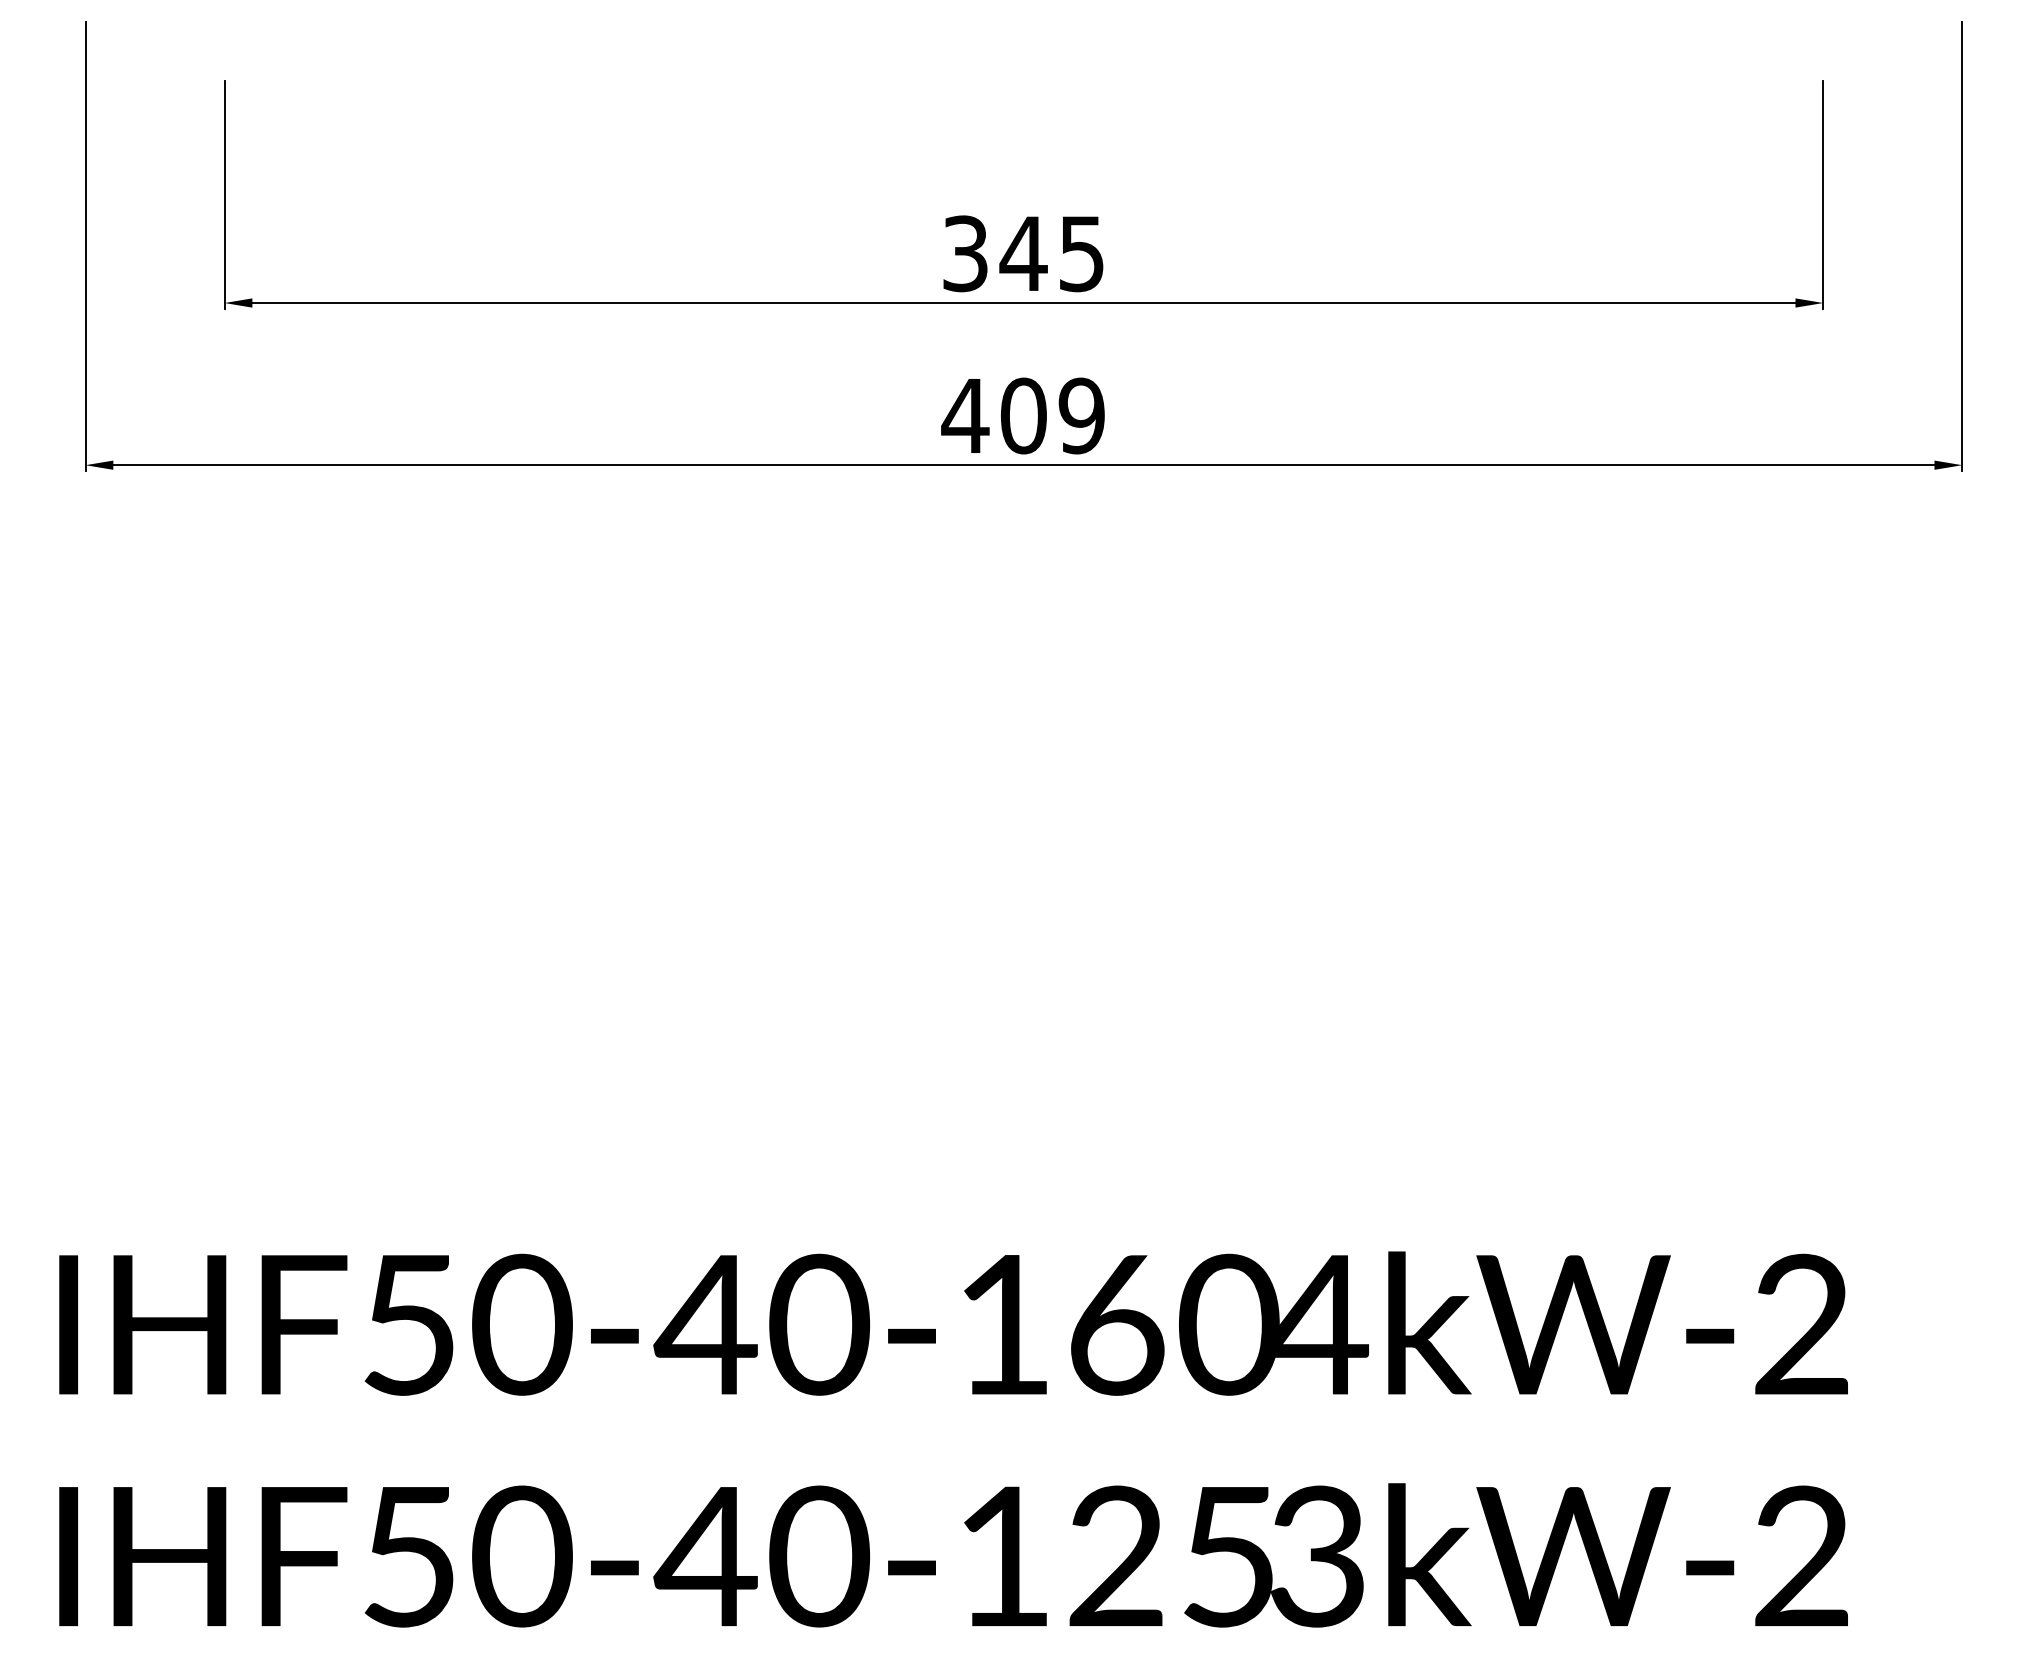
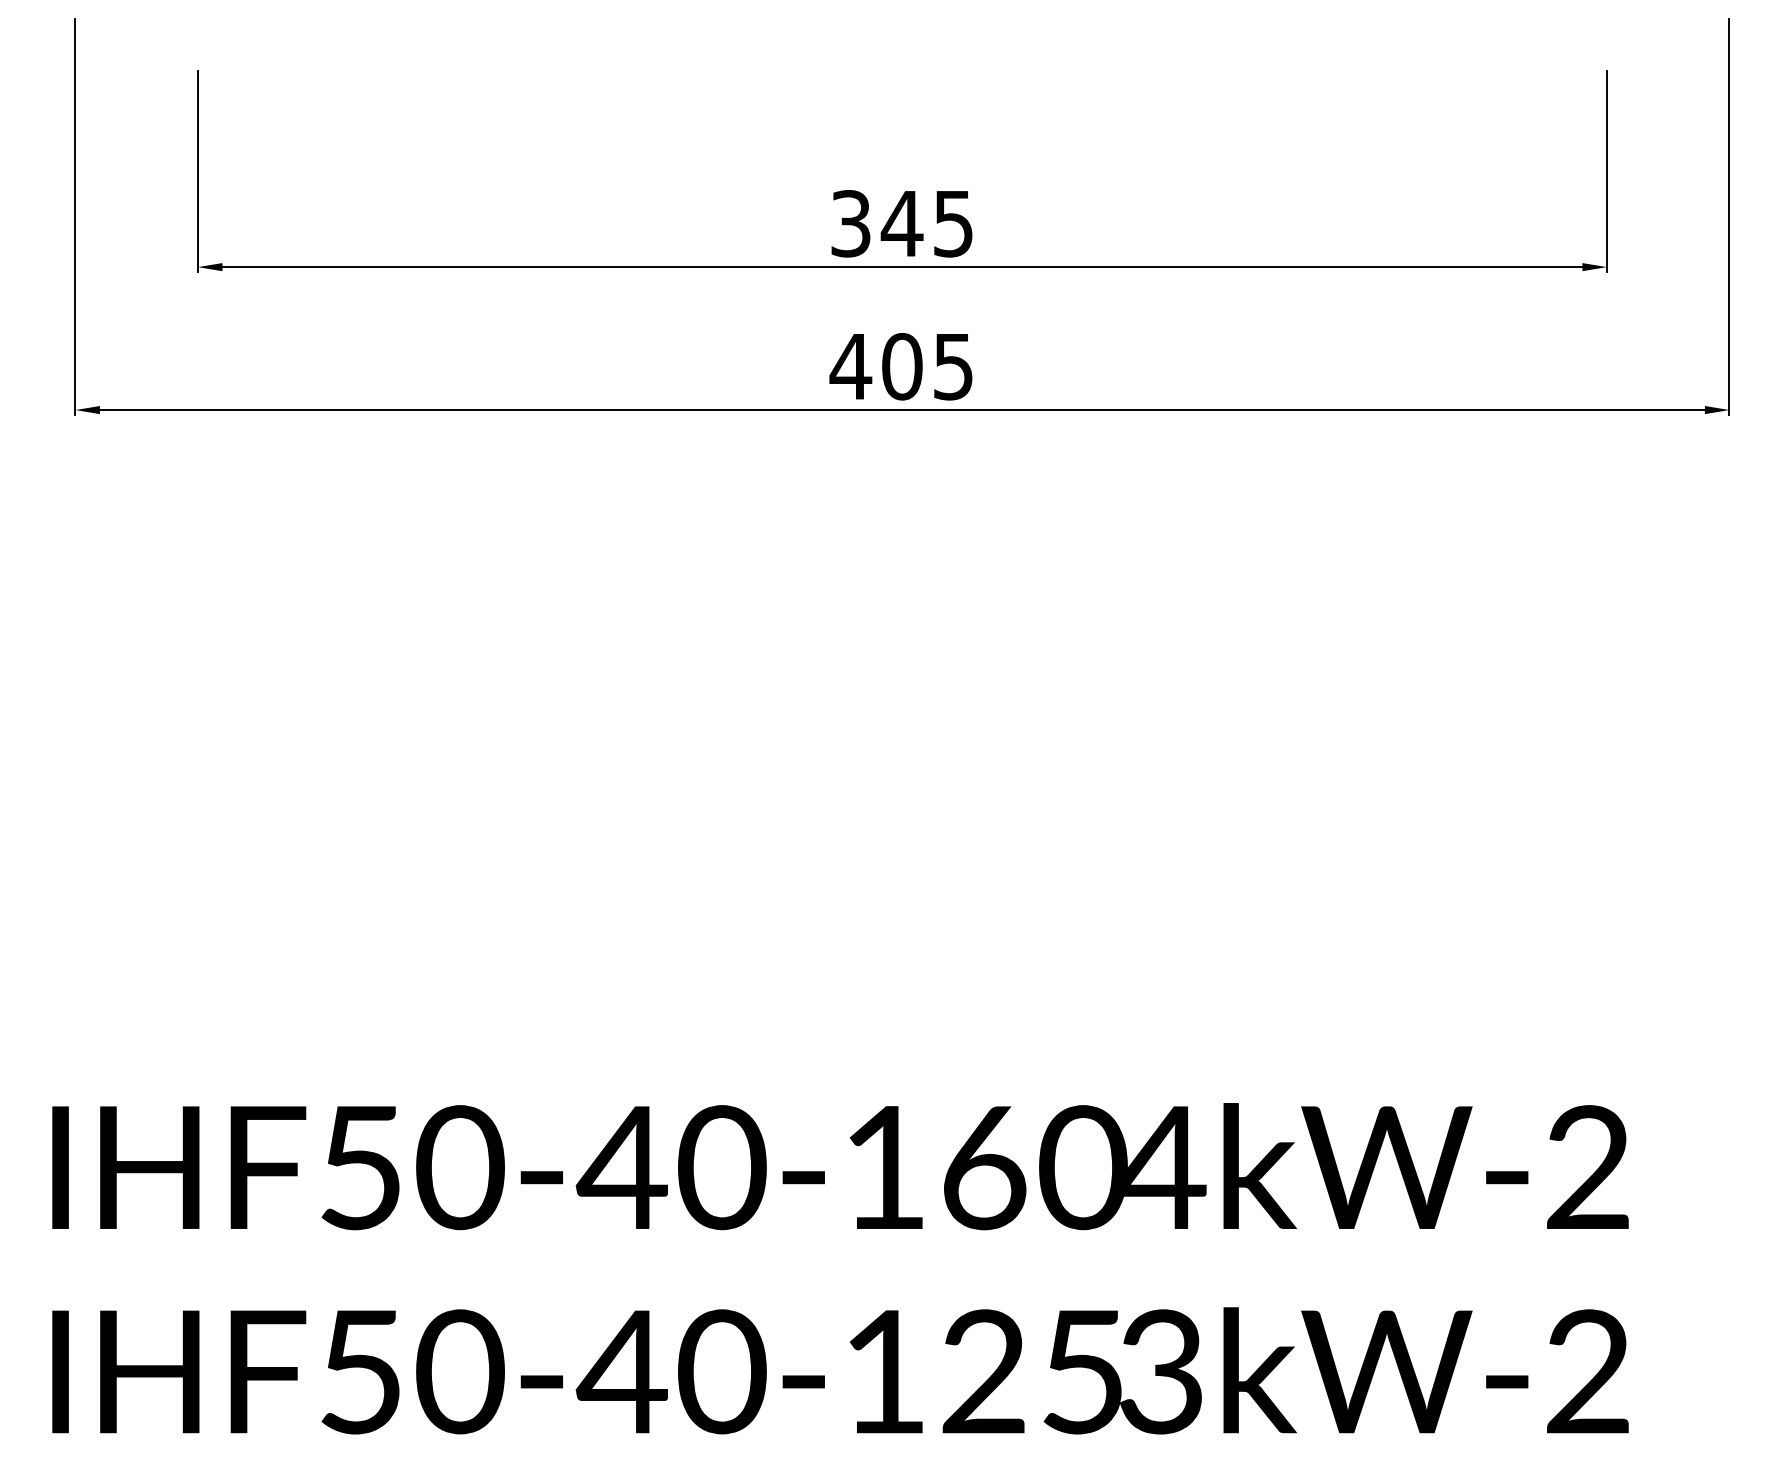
text: (1081, 415) -> (953, 366), 409 -> 405

